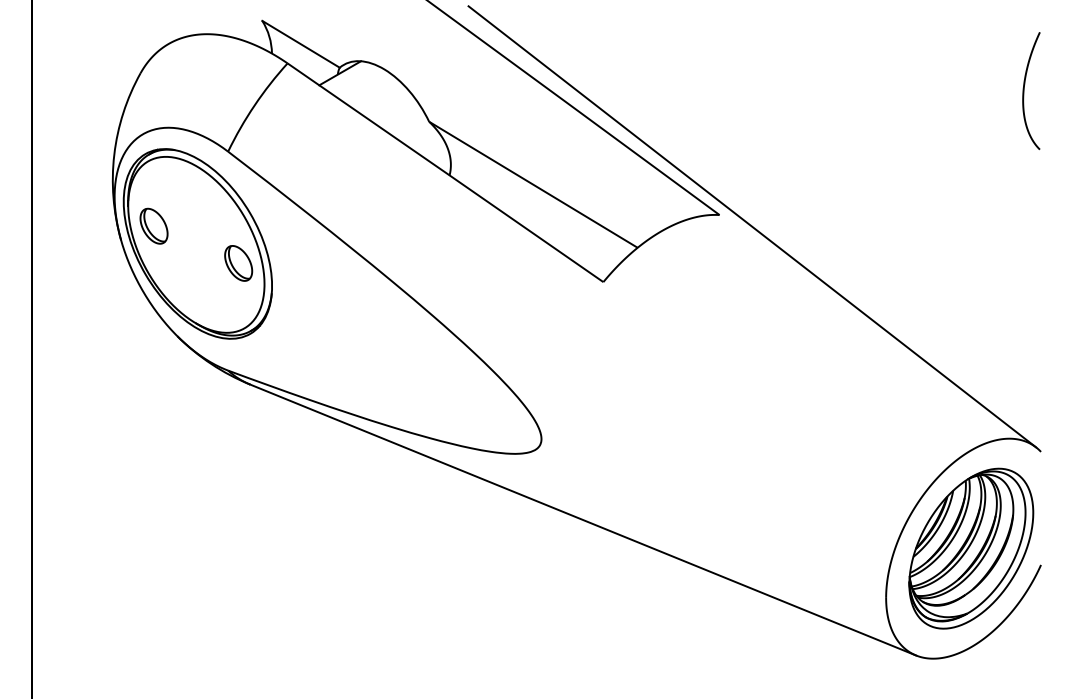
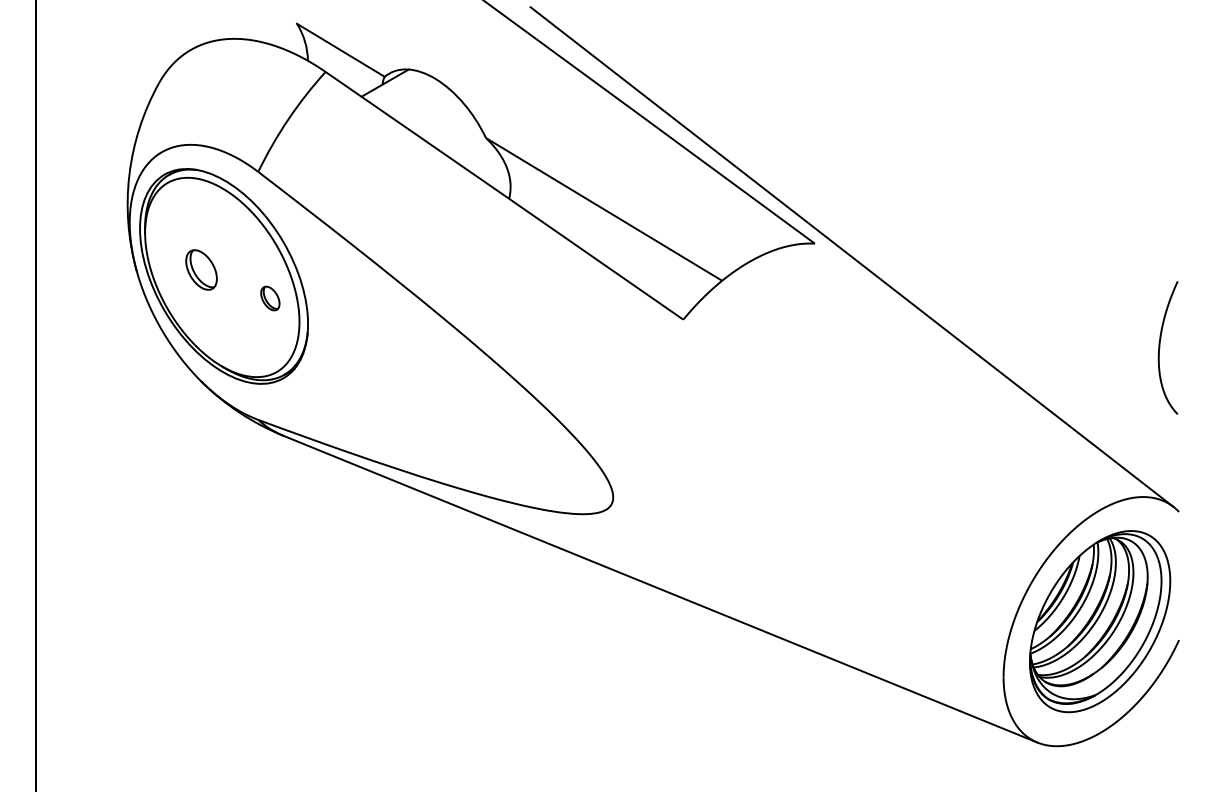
curve: (1024, 90) -> (1160, 347), moved
part: (153, 225) -> (200, 269), moved
part: (238, 263) -> (270, 298), size x0.6

